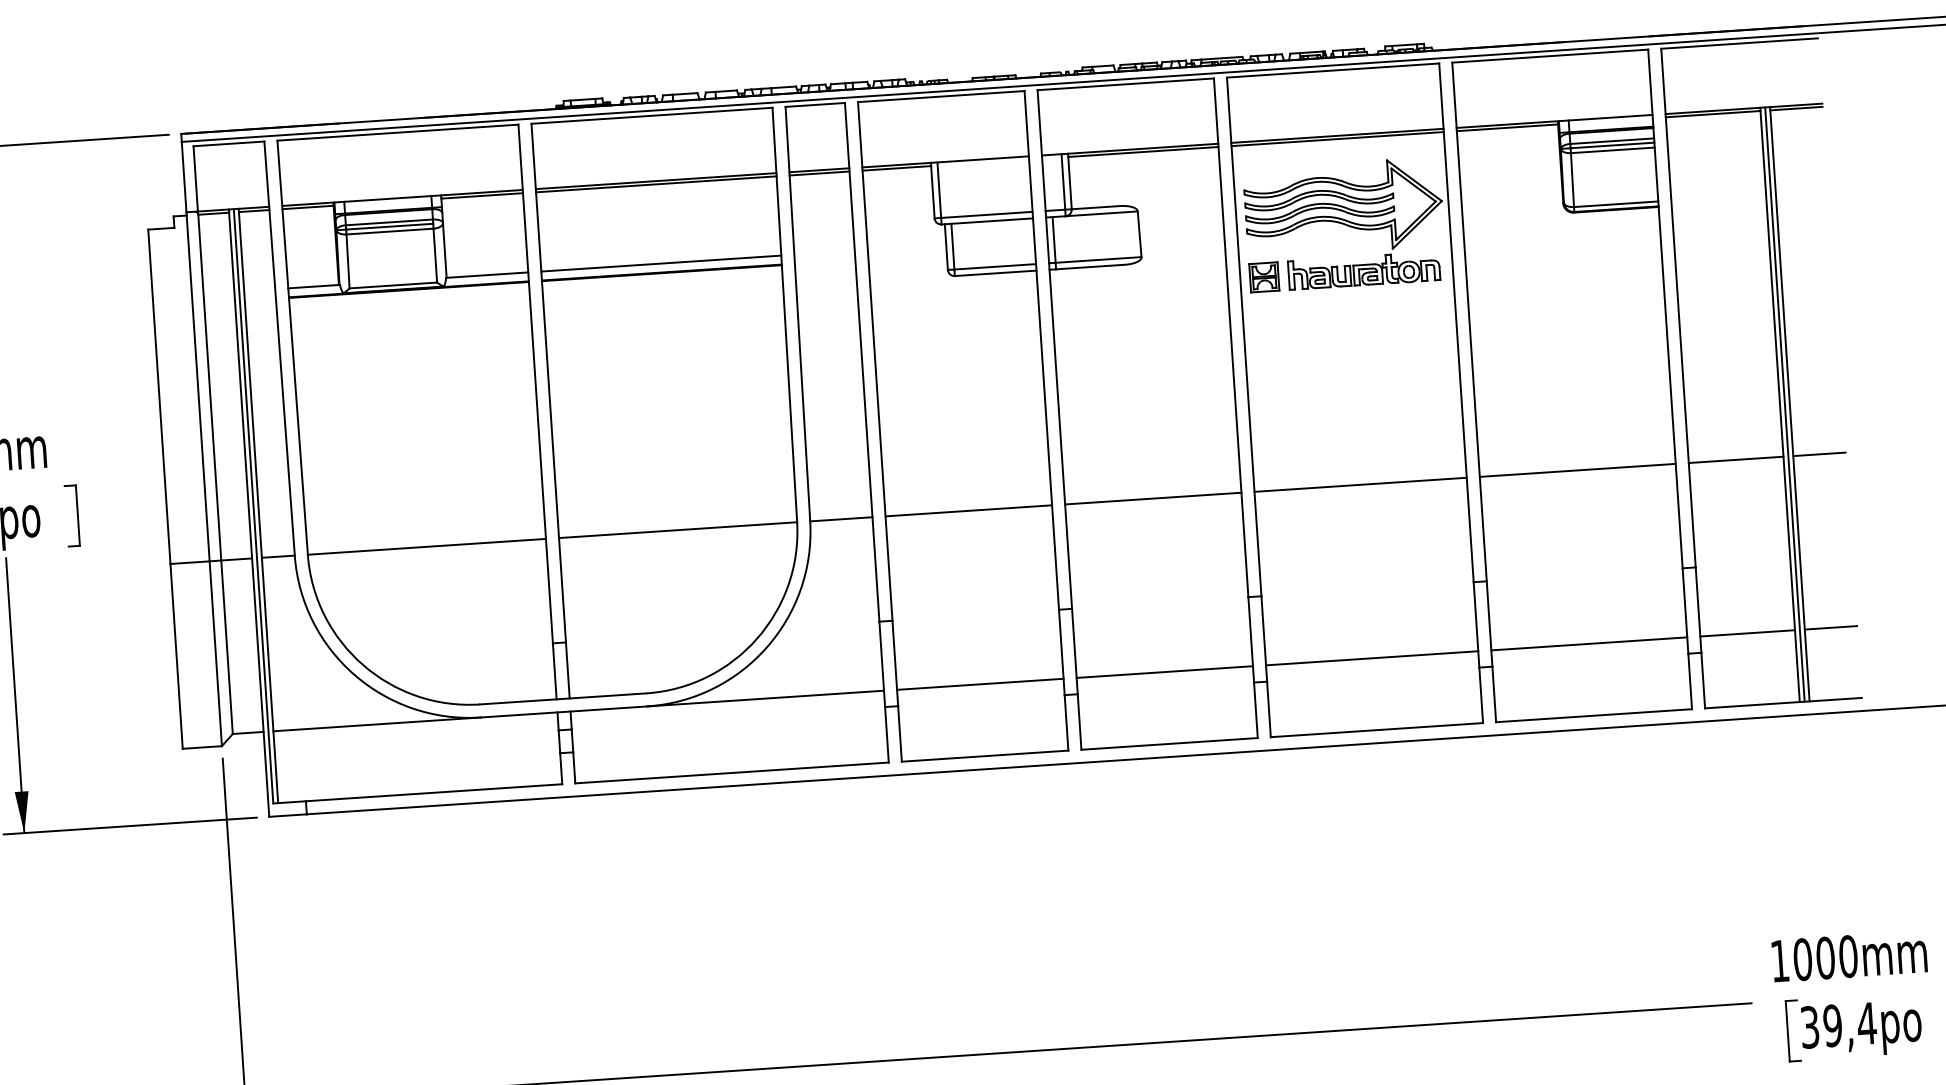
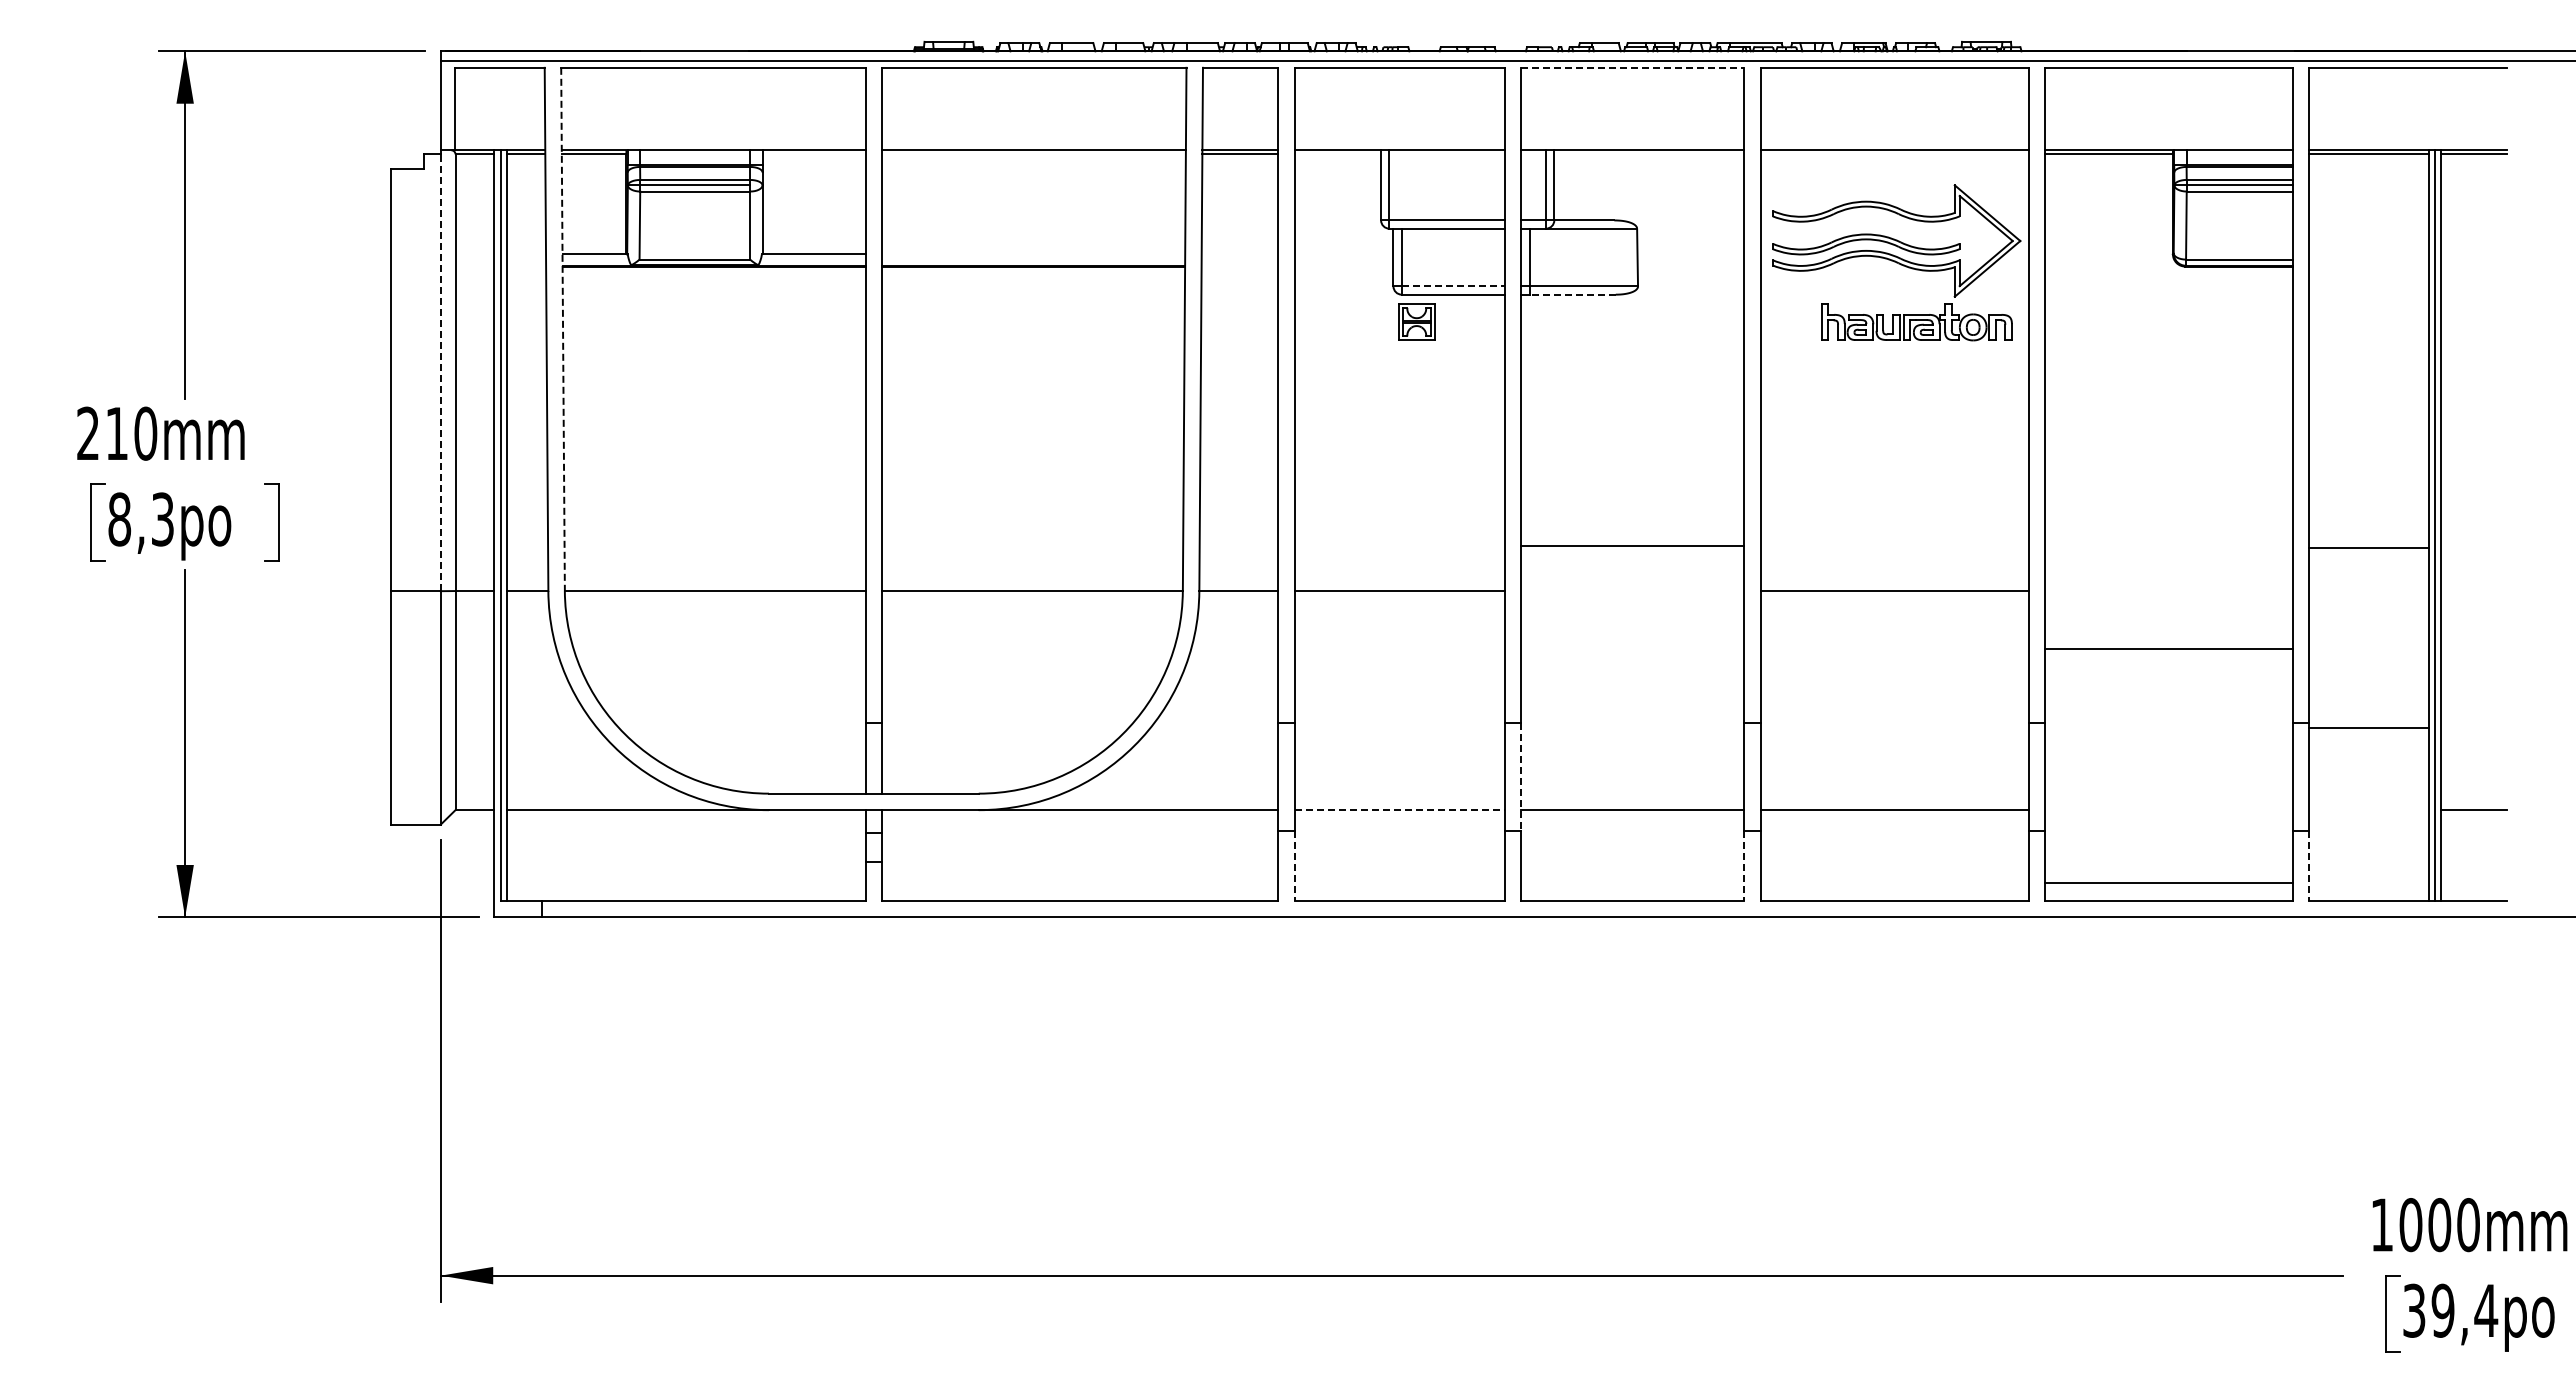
line: (1126, 84) -> (1633, 67), solid -> dashed
line: (1337, 139) -> (1894, 154), removed
line: (1143, 152) -> (1649, 154), removed
line: (896, 168) -> (1337, 154), removed
line: (655, 184) -> (1033, 154), removed
line: (481, 196) -> (813, 154), removed
part: (1319, 198) -> (1866, 227), removed
line: (661, 263) -> (1033, 254), removed
line: (995, 266) -> (1453, 286), solid -> dashed
line: (1090, 266) -> (1572, 294), solid -> dashed
part: (1264, 276) -> (1416, 321), moved
line: (293, 347) -> (563, 329), solid -> dashed
line: (197, 388) -> (440, 372), solid -> dashed
line: (1819, 454) -> (2473, 591), removed
line: (1735, 460) -> (2368, 548), moved
line: (1577, 470) -> (2168, 649), moved
line: (1153, 498) -> (1632, 546), moved
line: (1747, 633) -> (2368, 728), moved
line: (1589, 644) -> (2168, 883), moved
line: (1075, 651) -> (1521, 776), solid -> dashed
line: (1703, 681) -> (2309, 866), solid -> dashed
line: (981, 684) -> (1400, 810), solid -> dashed
line: (1256, 710) -> (1744, 866), solid -> dashed
line: (900, 734) -> (1294, 866), solid -> dashed

